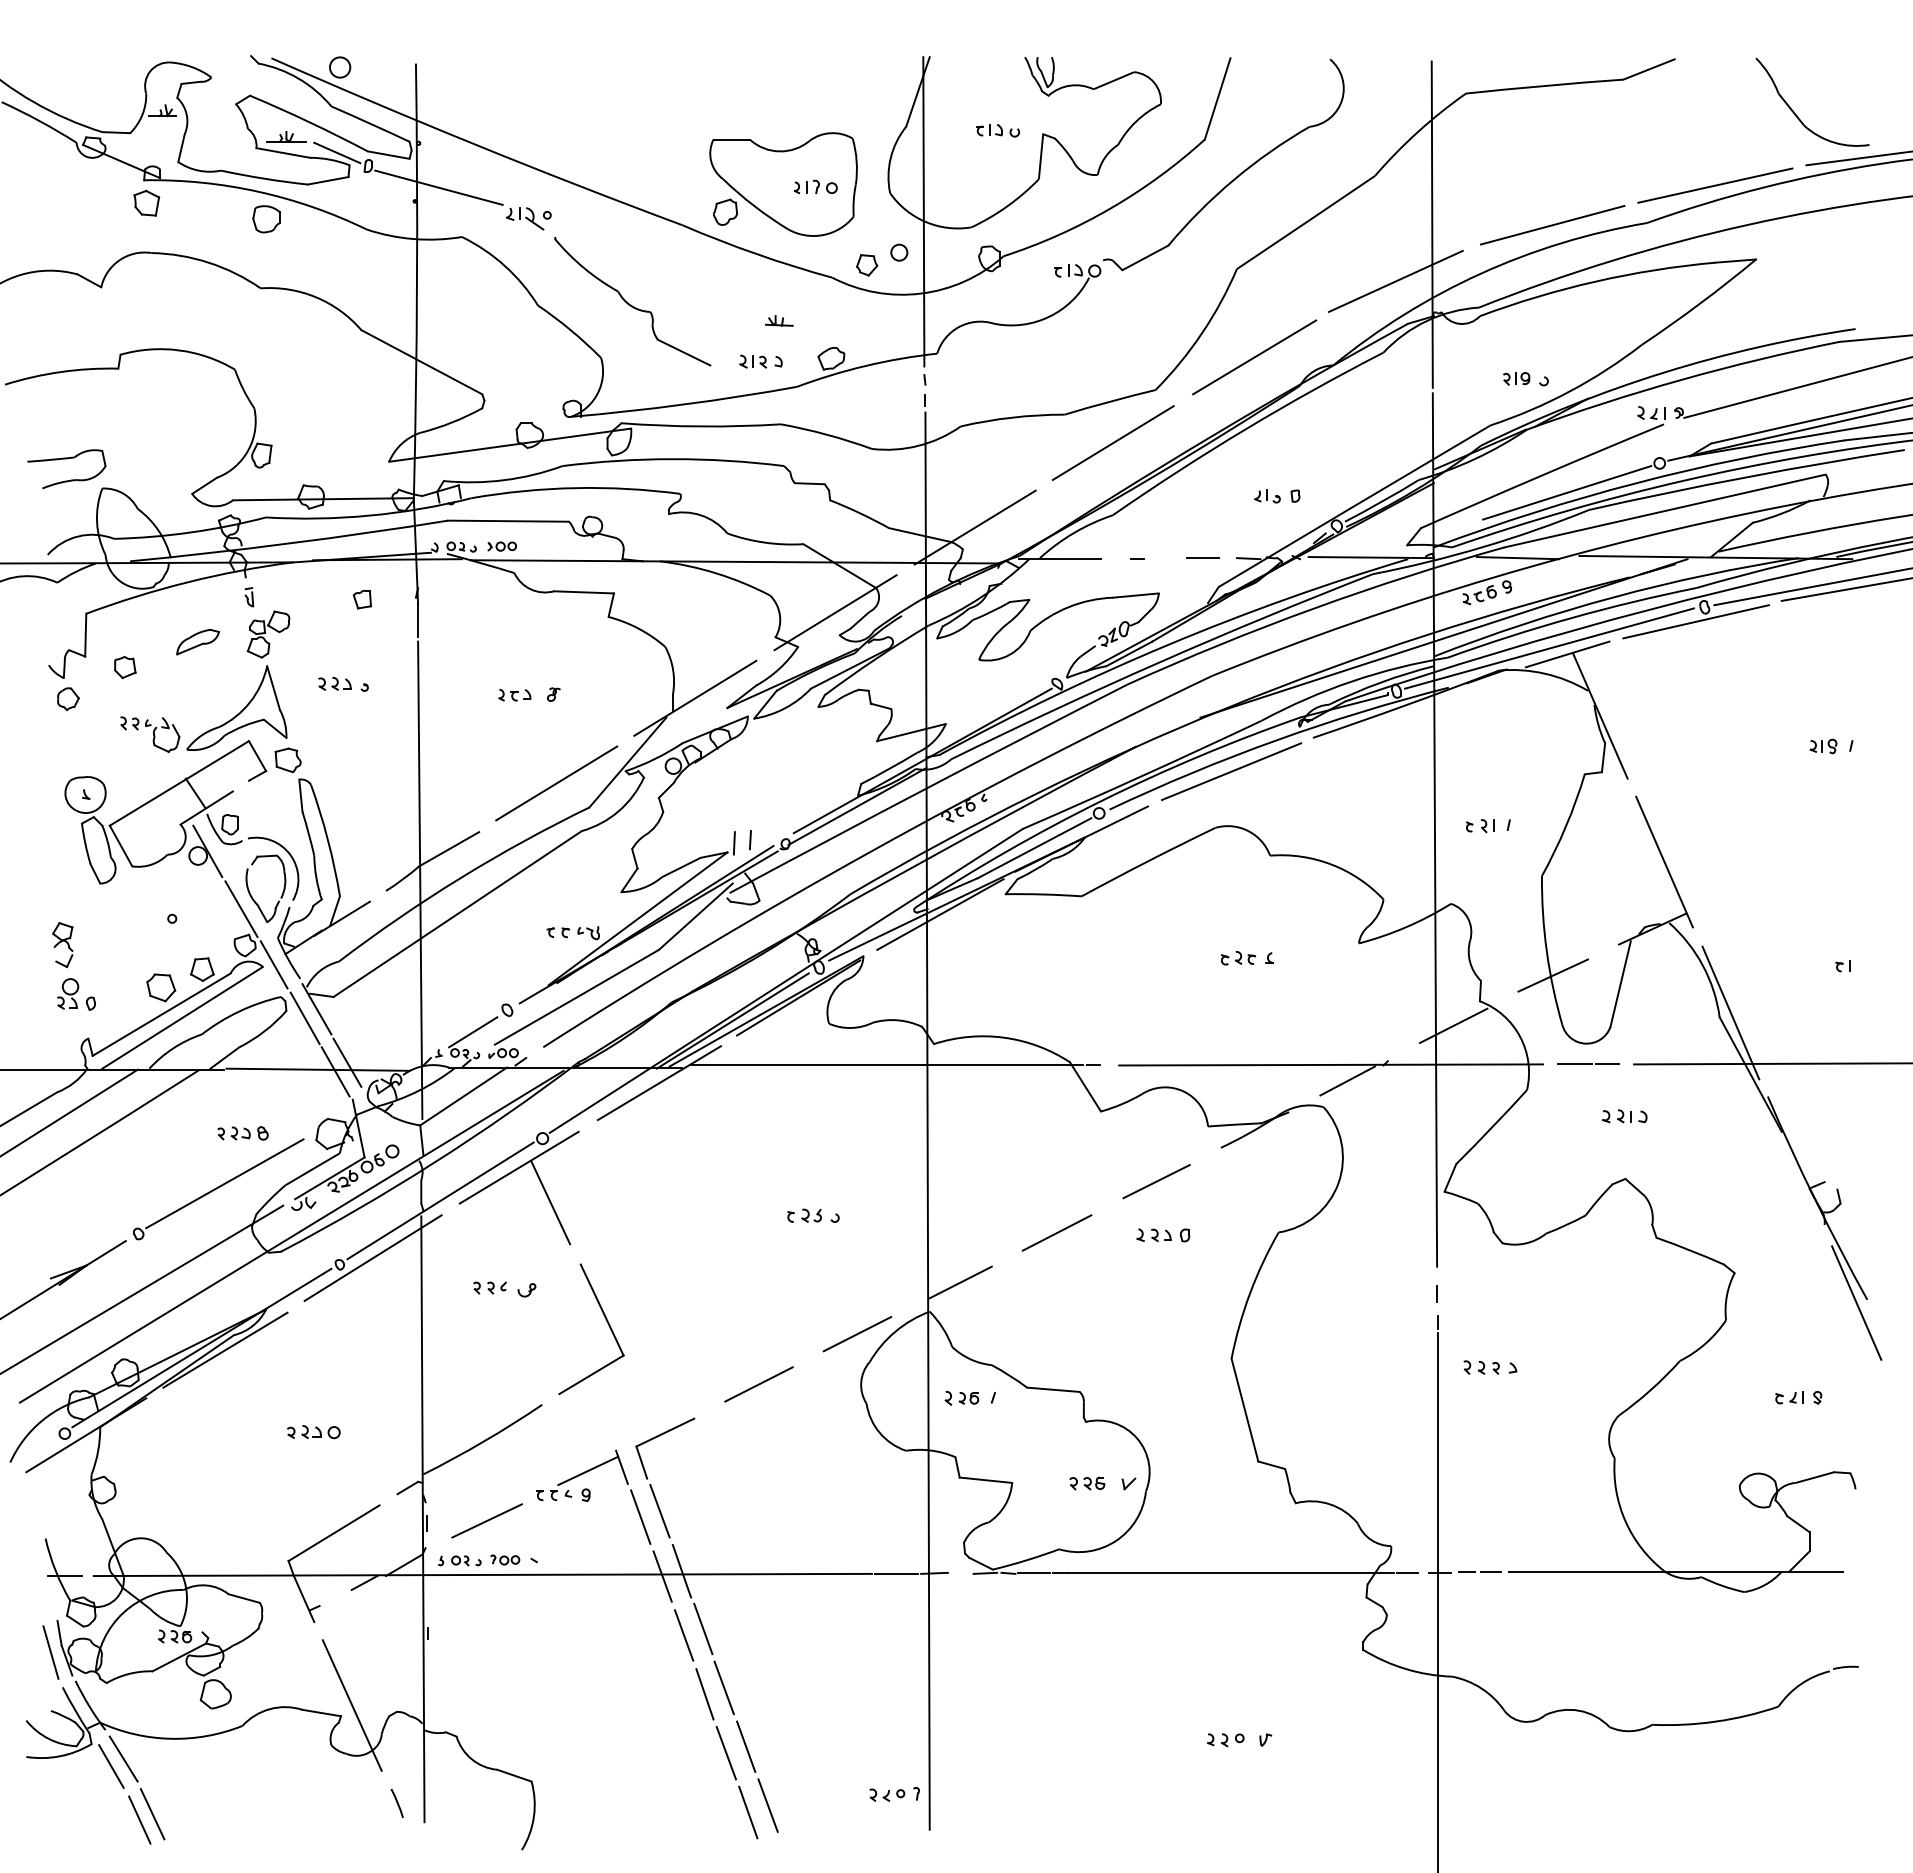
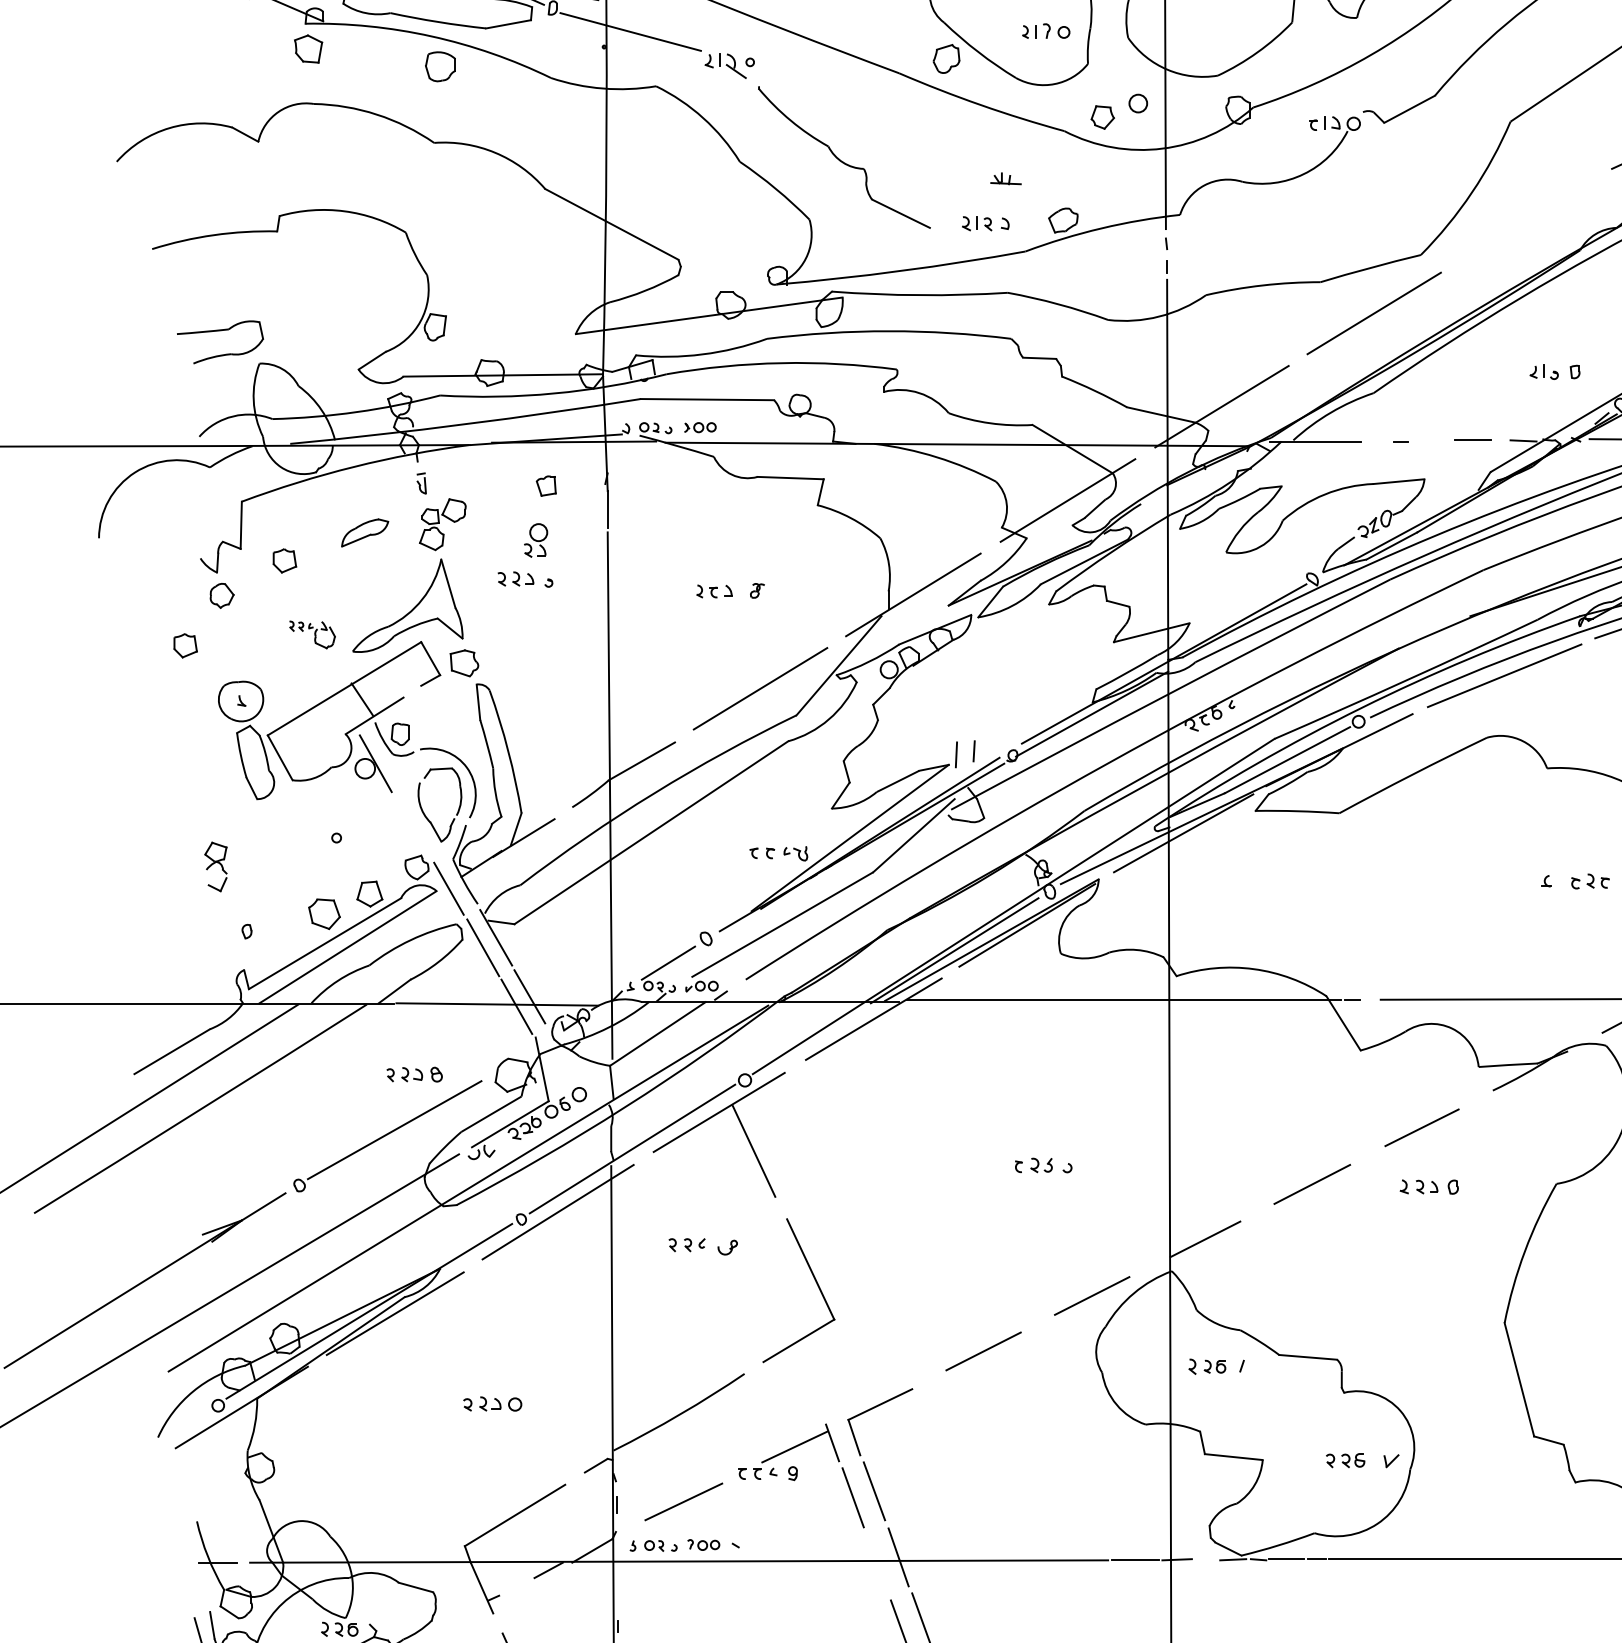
line: (1254, 357) -> (1529, 219), removed
part: (150, 734) -> (312, 634), size x0.7
part: (35, 744) -> (185, 645), added
line: (241, 909) -> (412, 827), removed
part: (1238, 958) -> (1590, 881), moved
part: (68, 993) -> (536, 539), moved
line: (662, 1576) -> (877, 1563), removed

